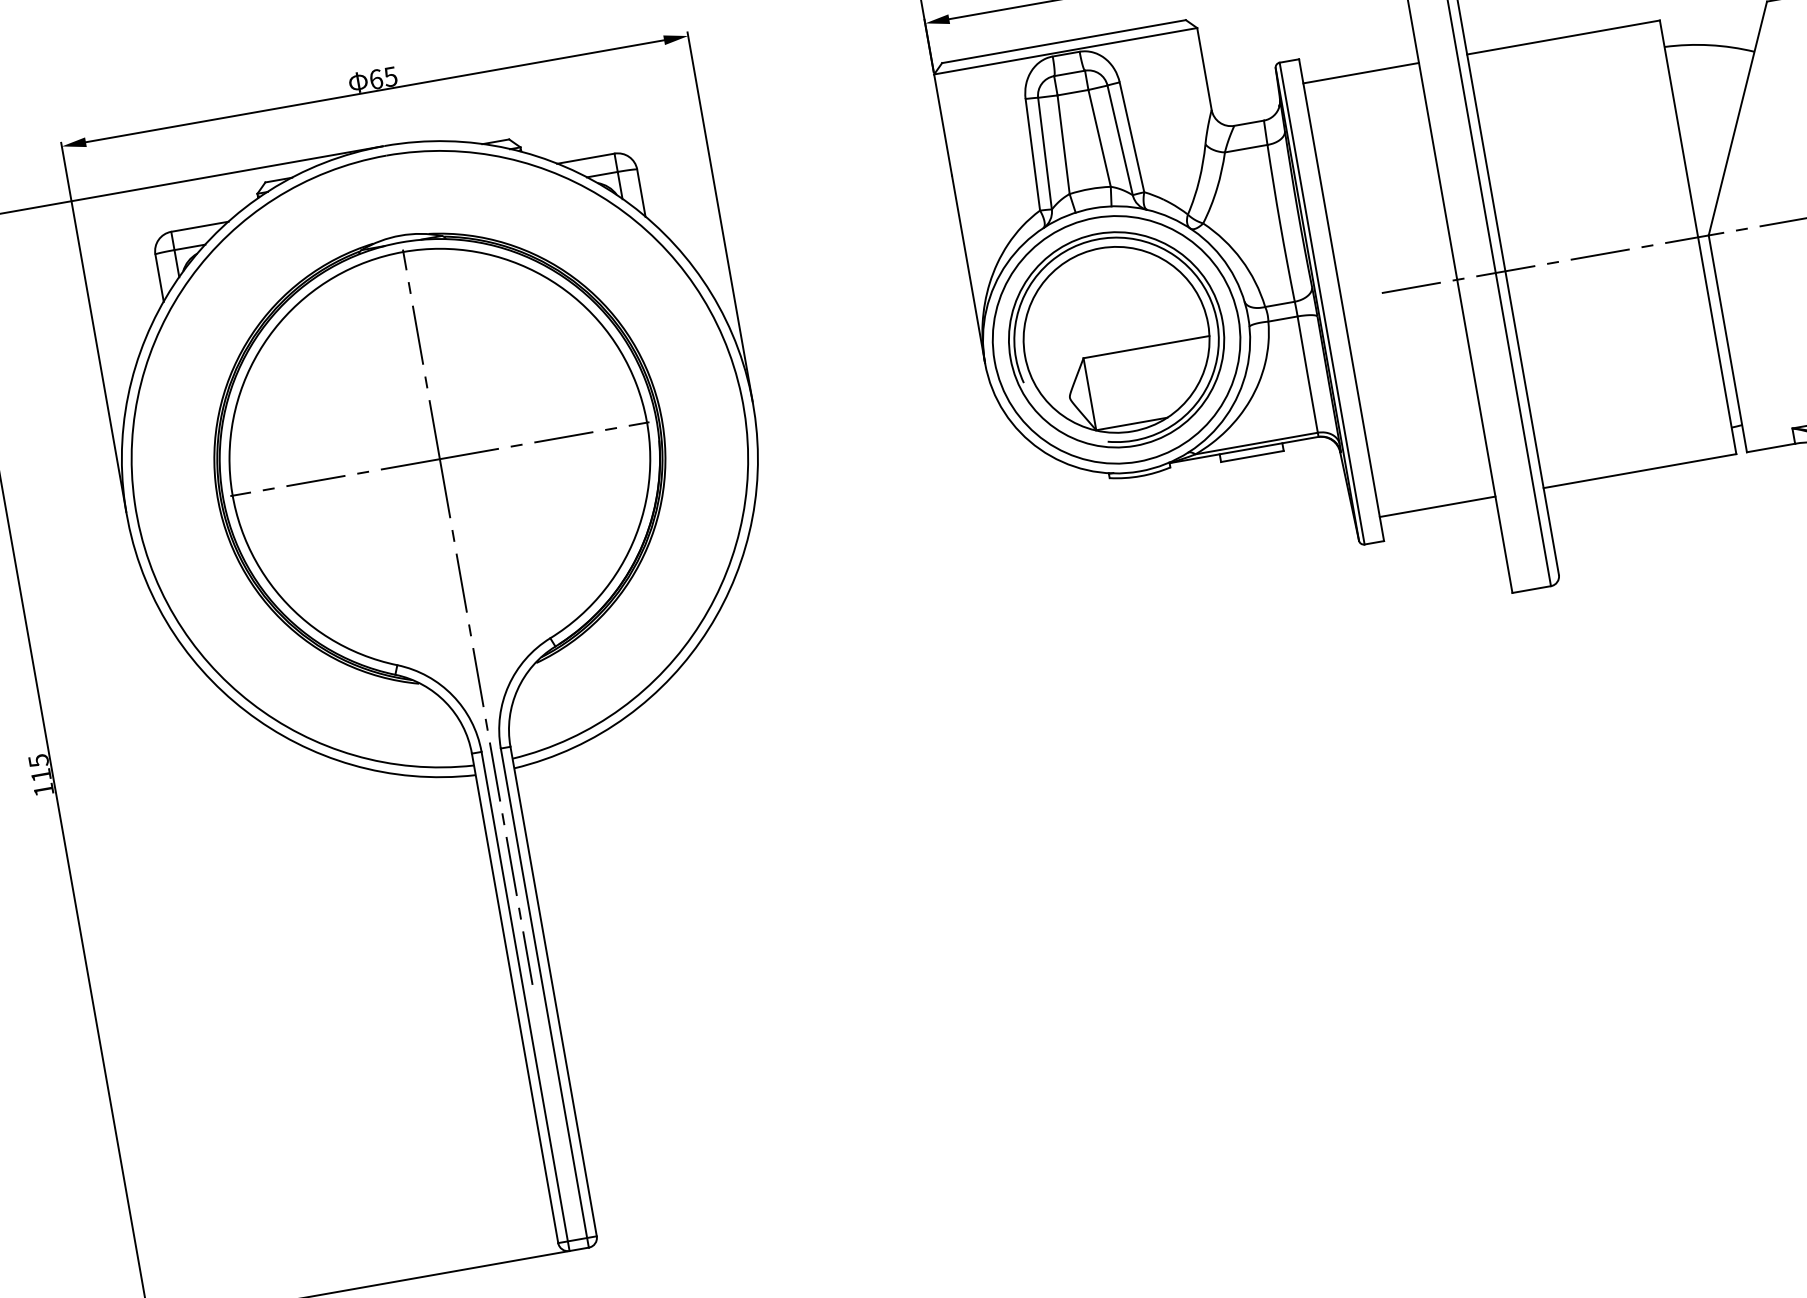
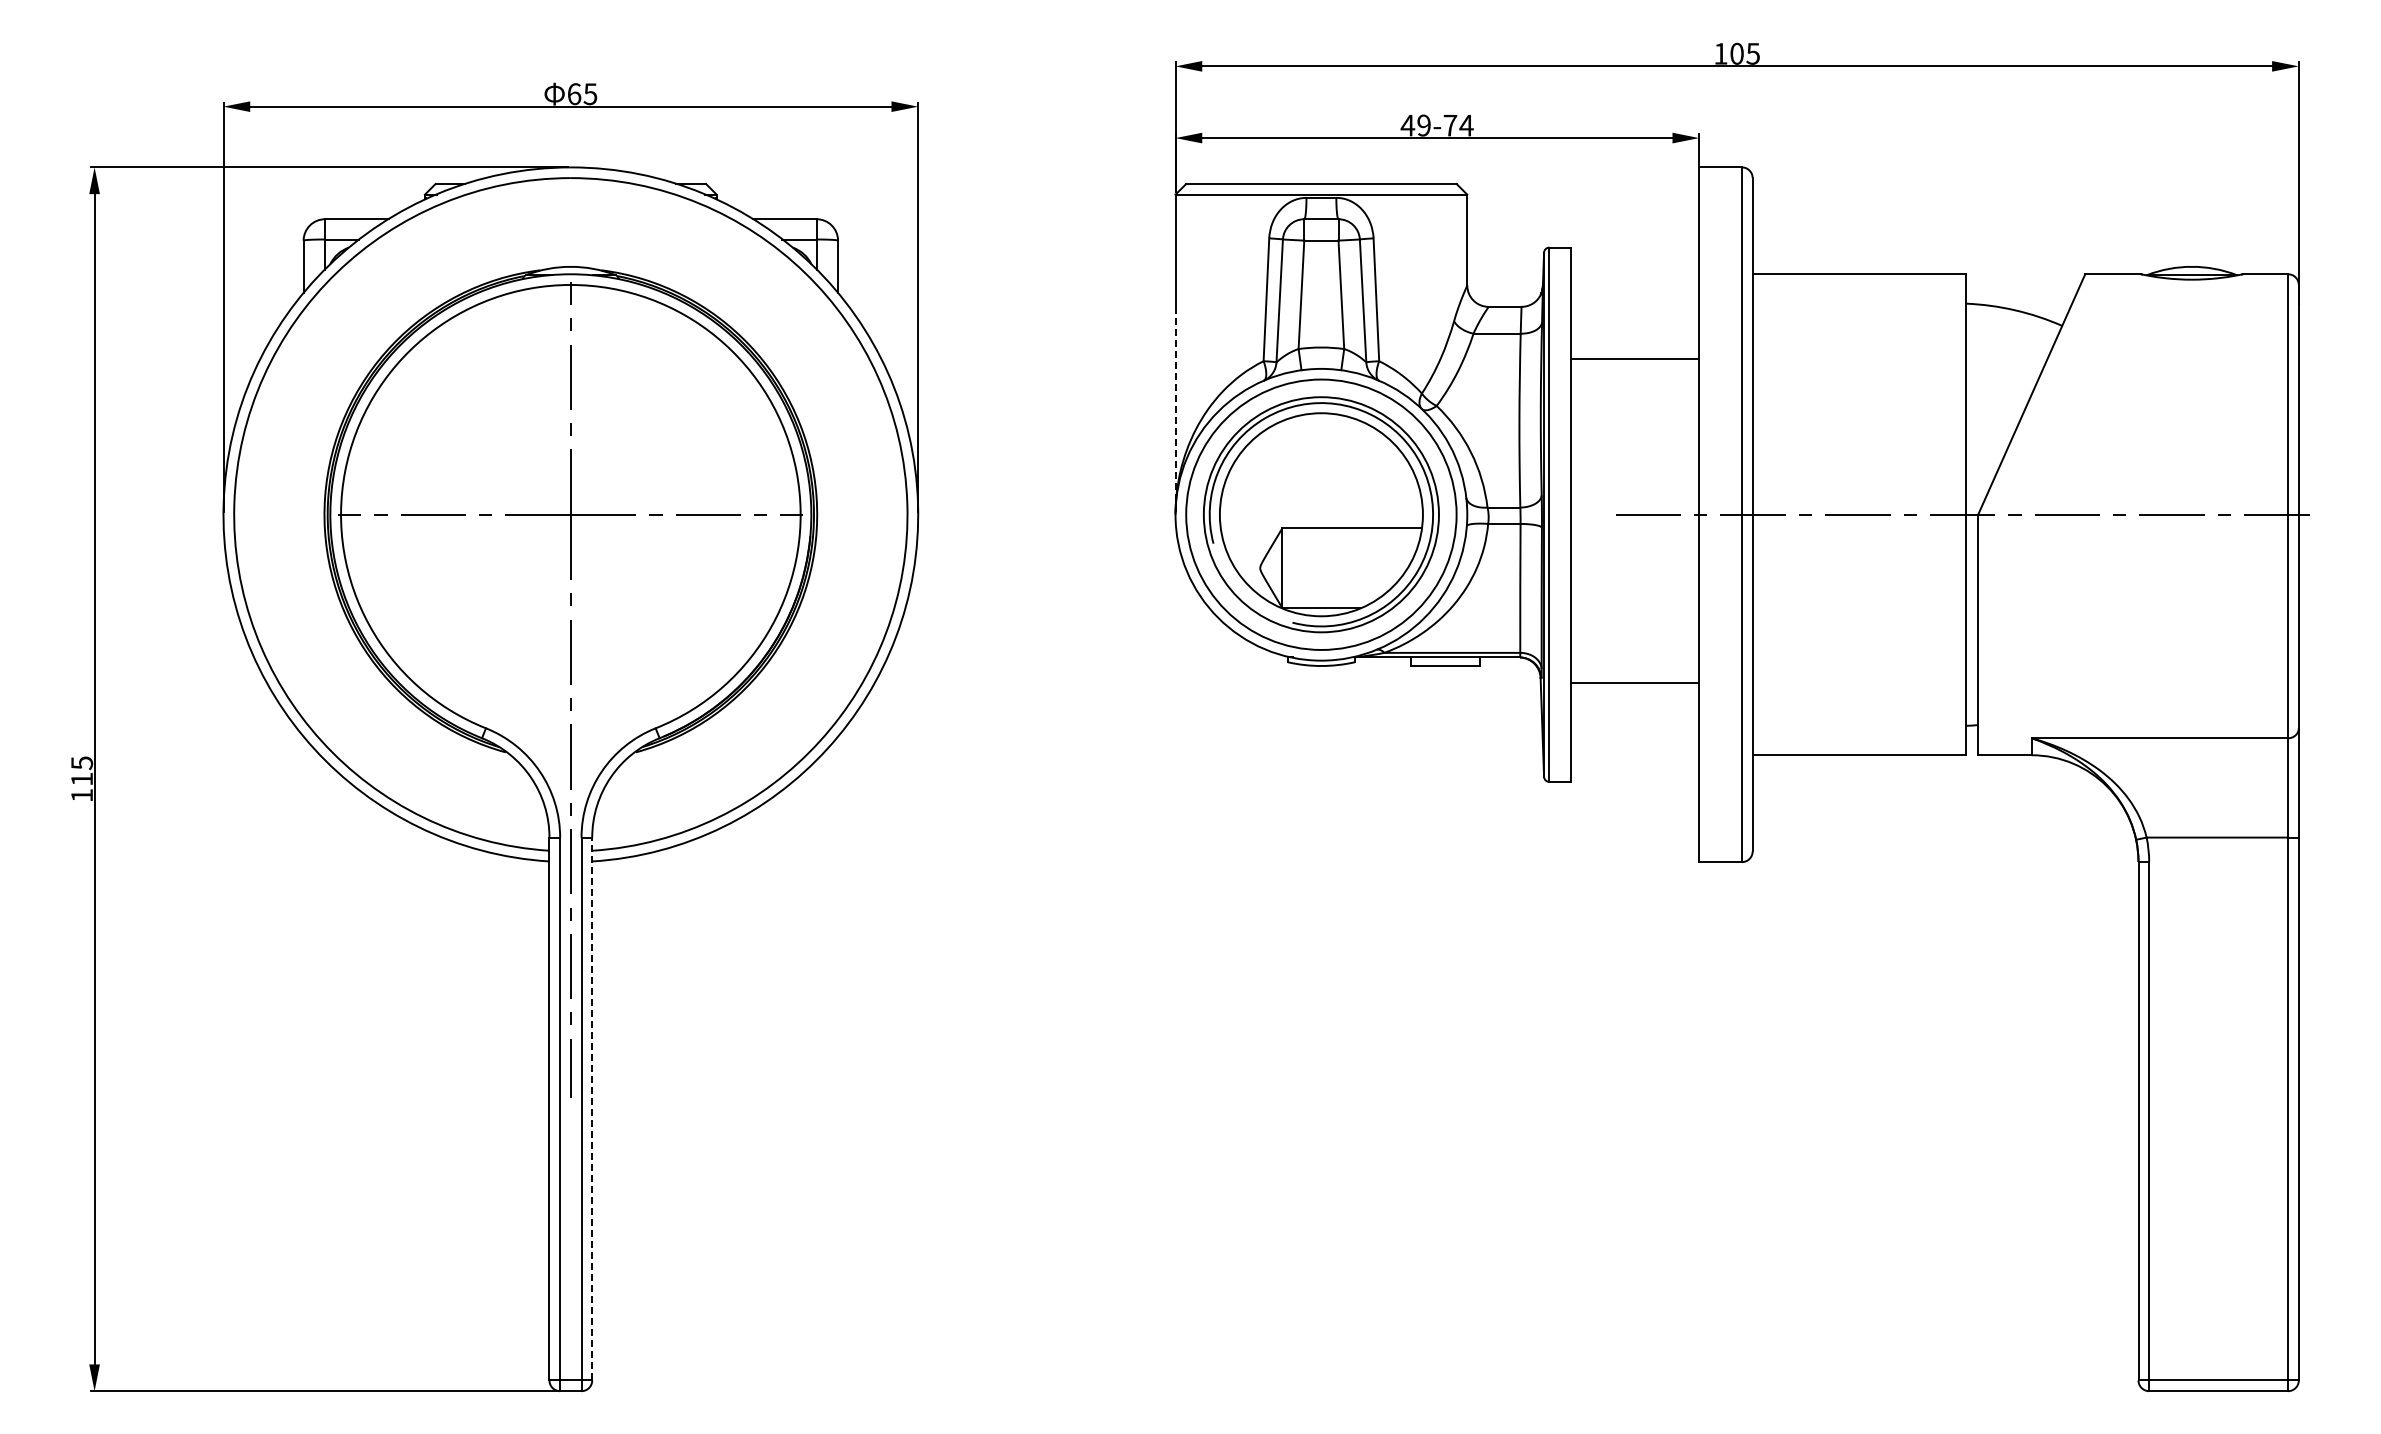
line: (1360, 73) -> (1634, 359), moved
line: (968, 269) -> (1175, 410), solid -> dashed
line: (1437, 507) -> (1634, 683), moved
line: (553, 991) -> (592, 1108), solid -> dashed

